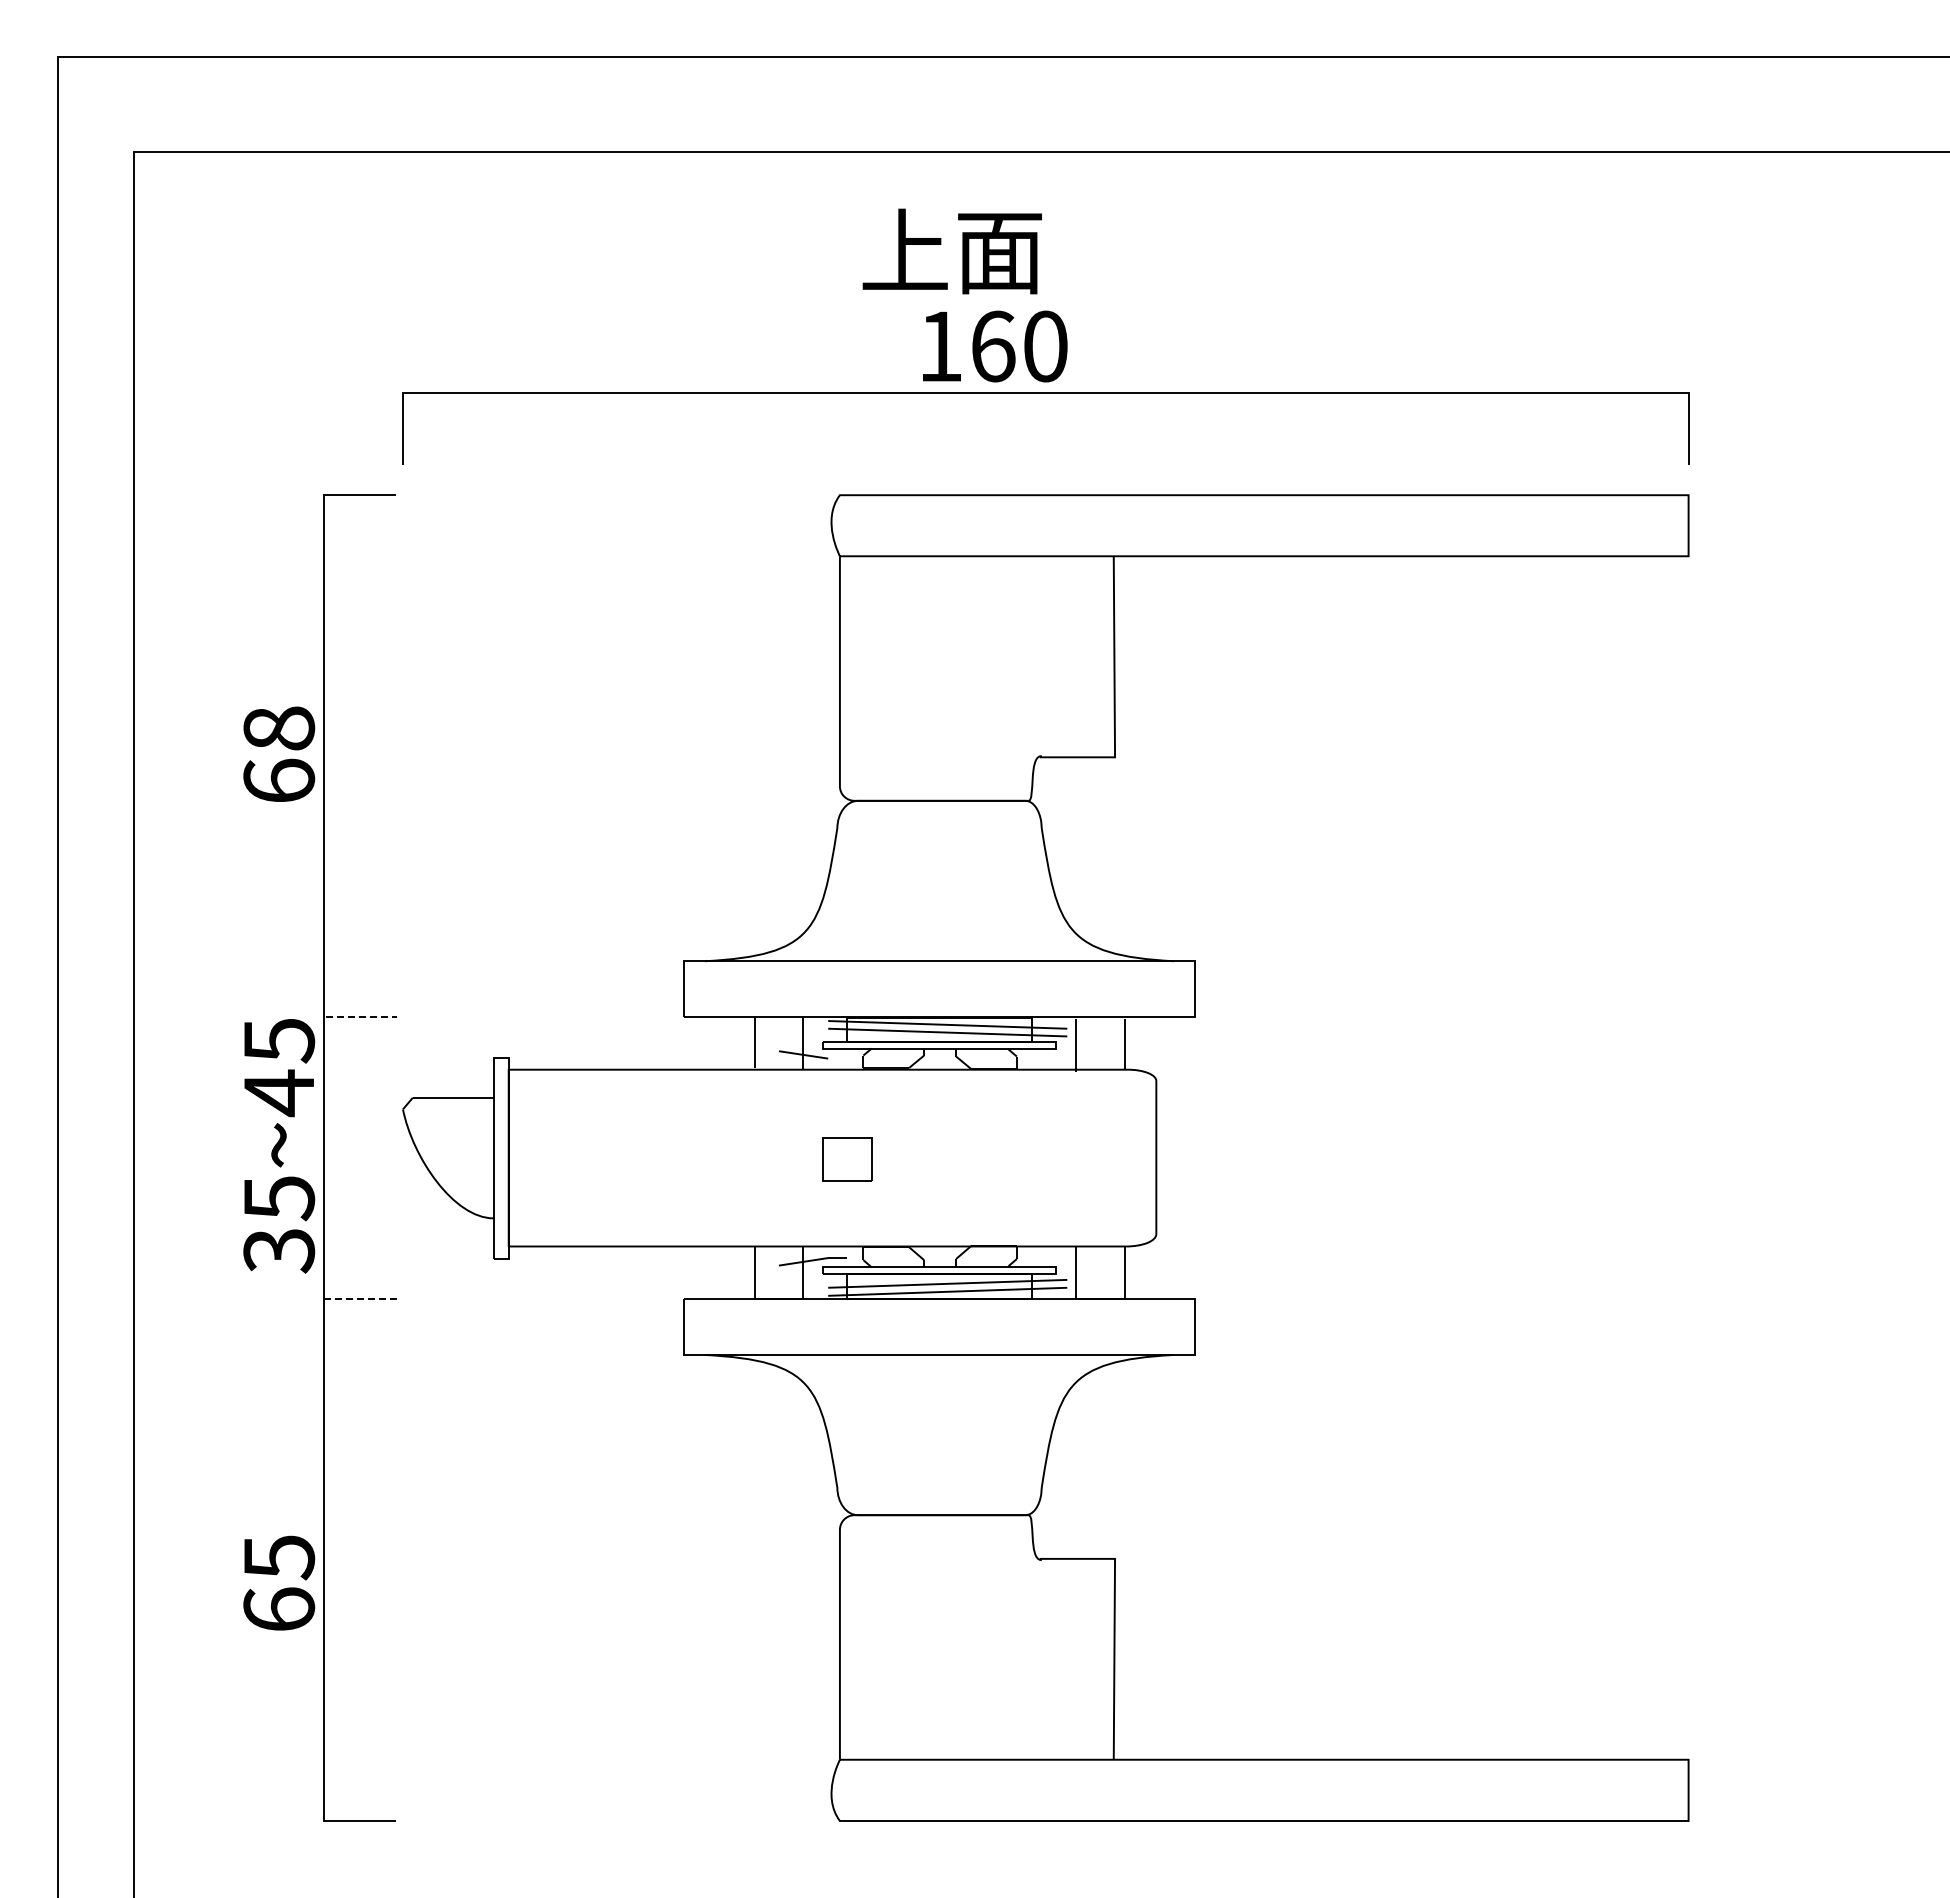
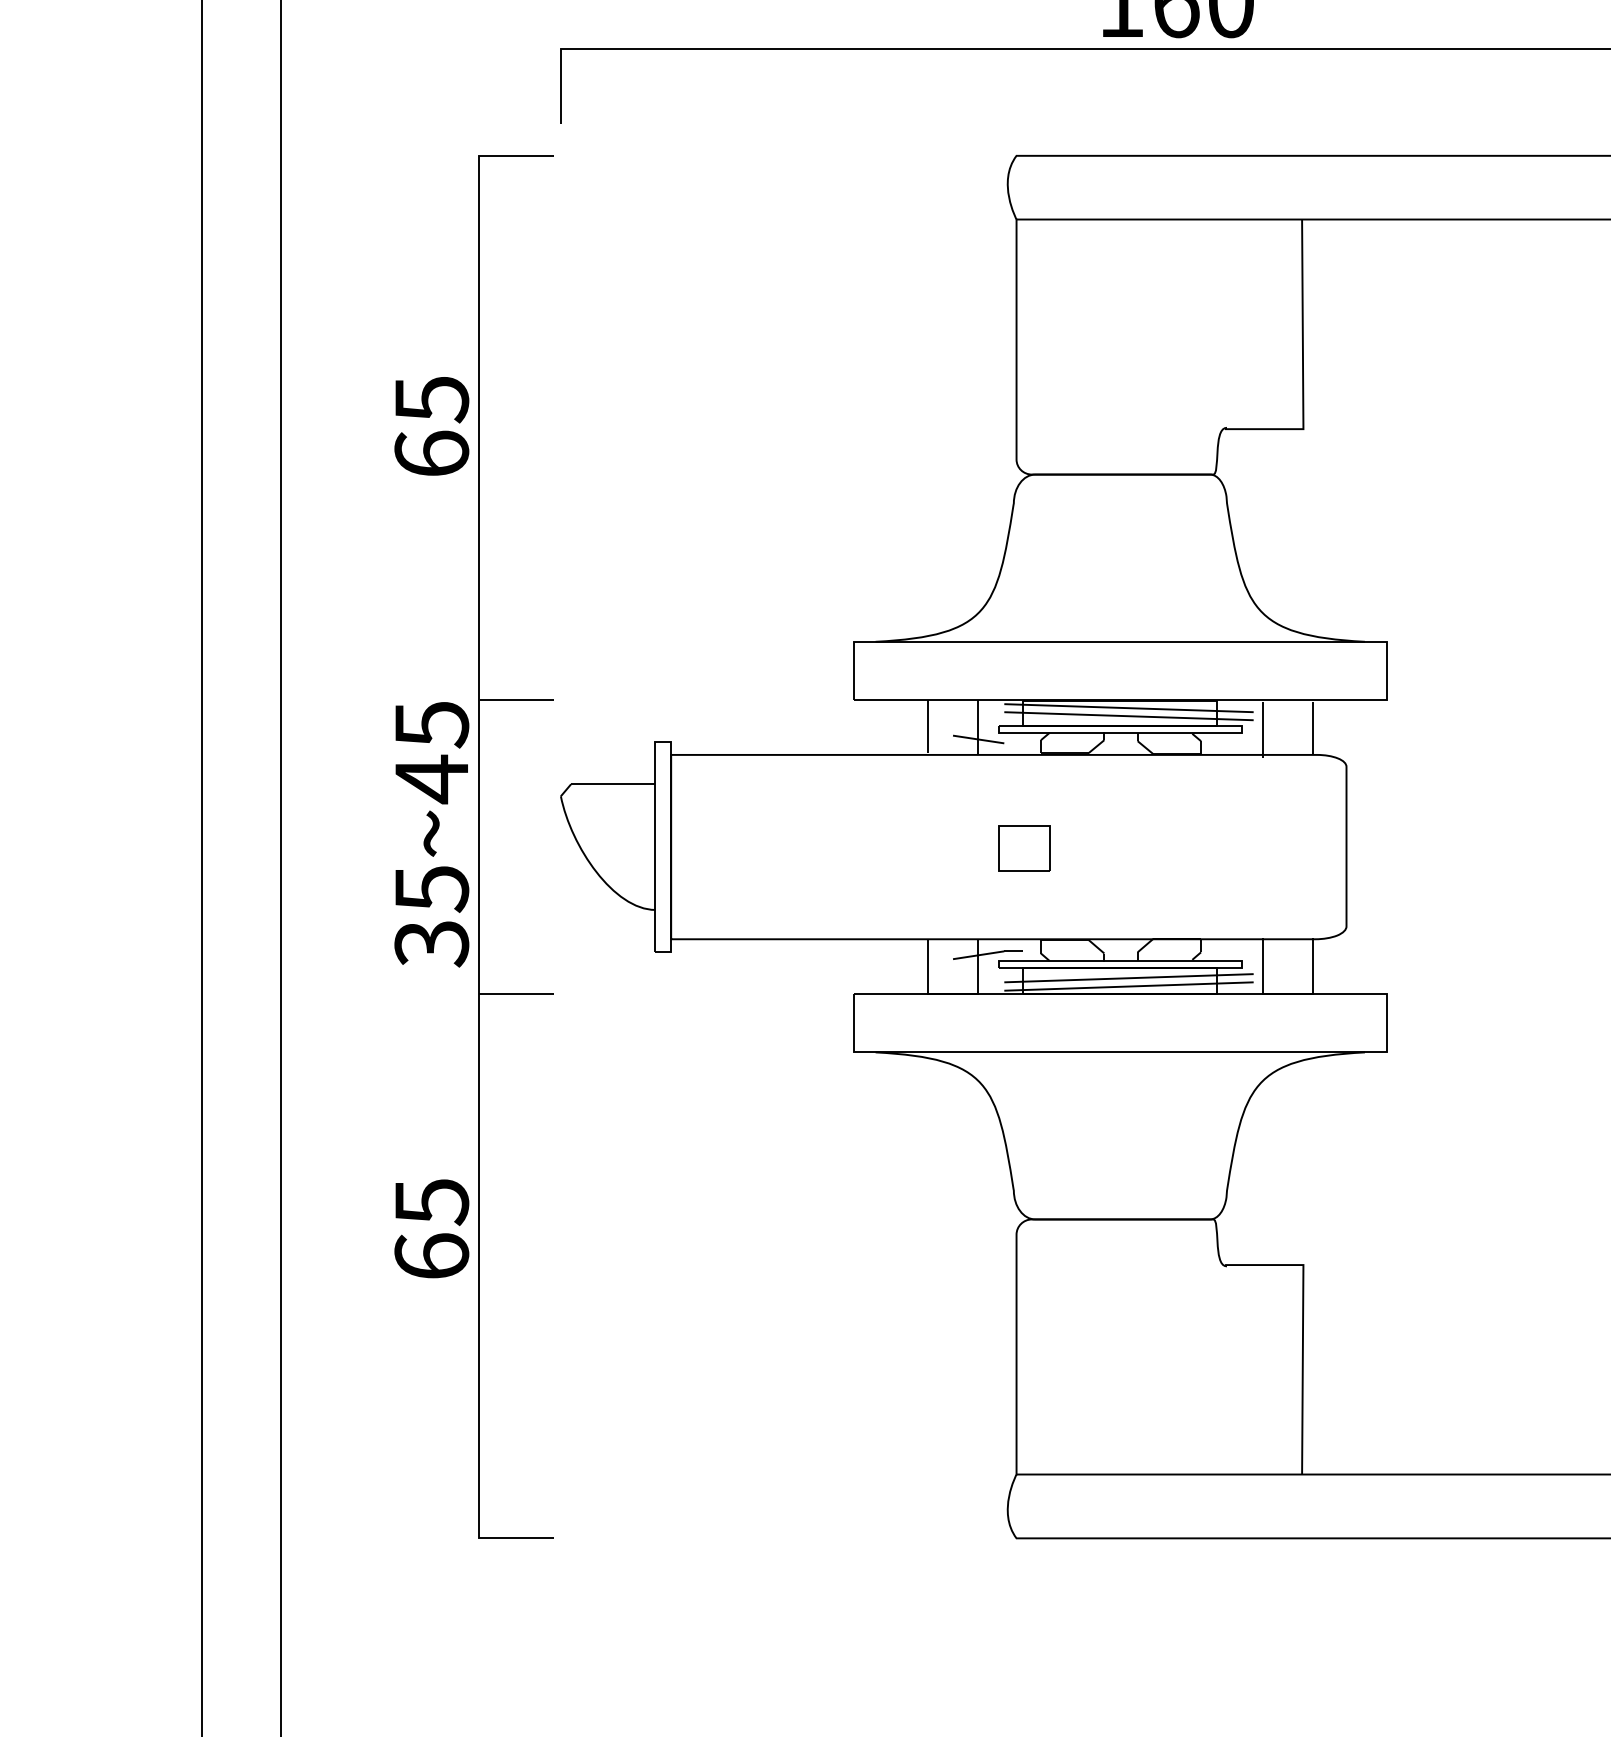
text: (279, 728) -> (432, 399), 68 -> 65
line: (361, 1017) -> (517, 700), dashed -> solid
line: (360, 1298) -> (516, 993), dashed -> solid
text: (279, 1582) -> (432, 1228), moved

